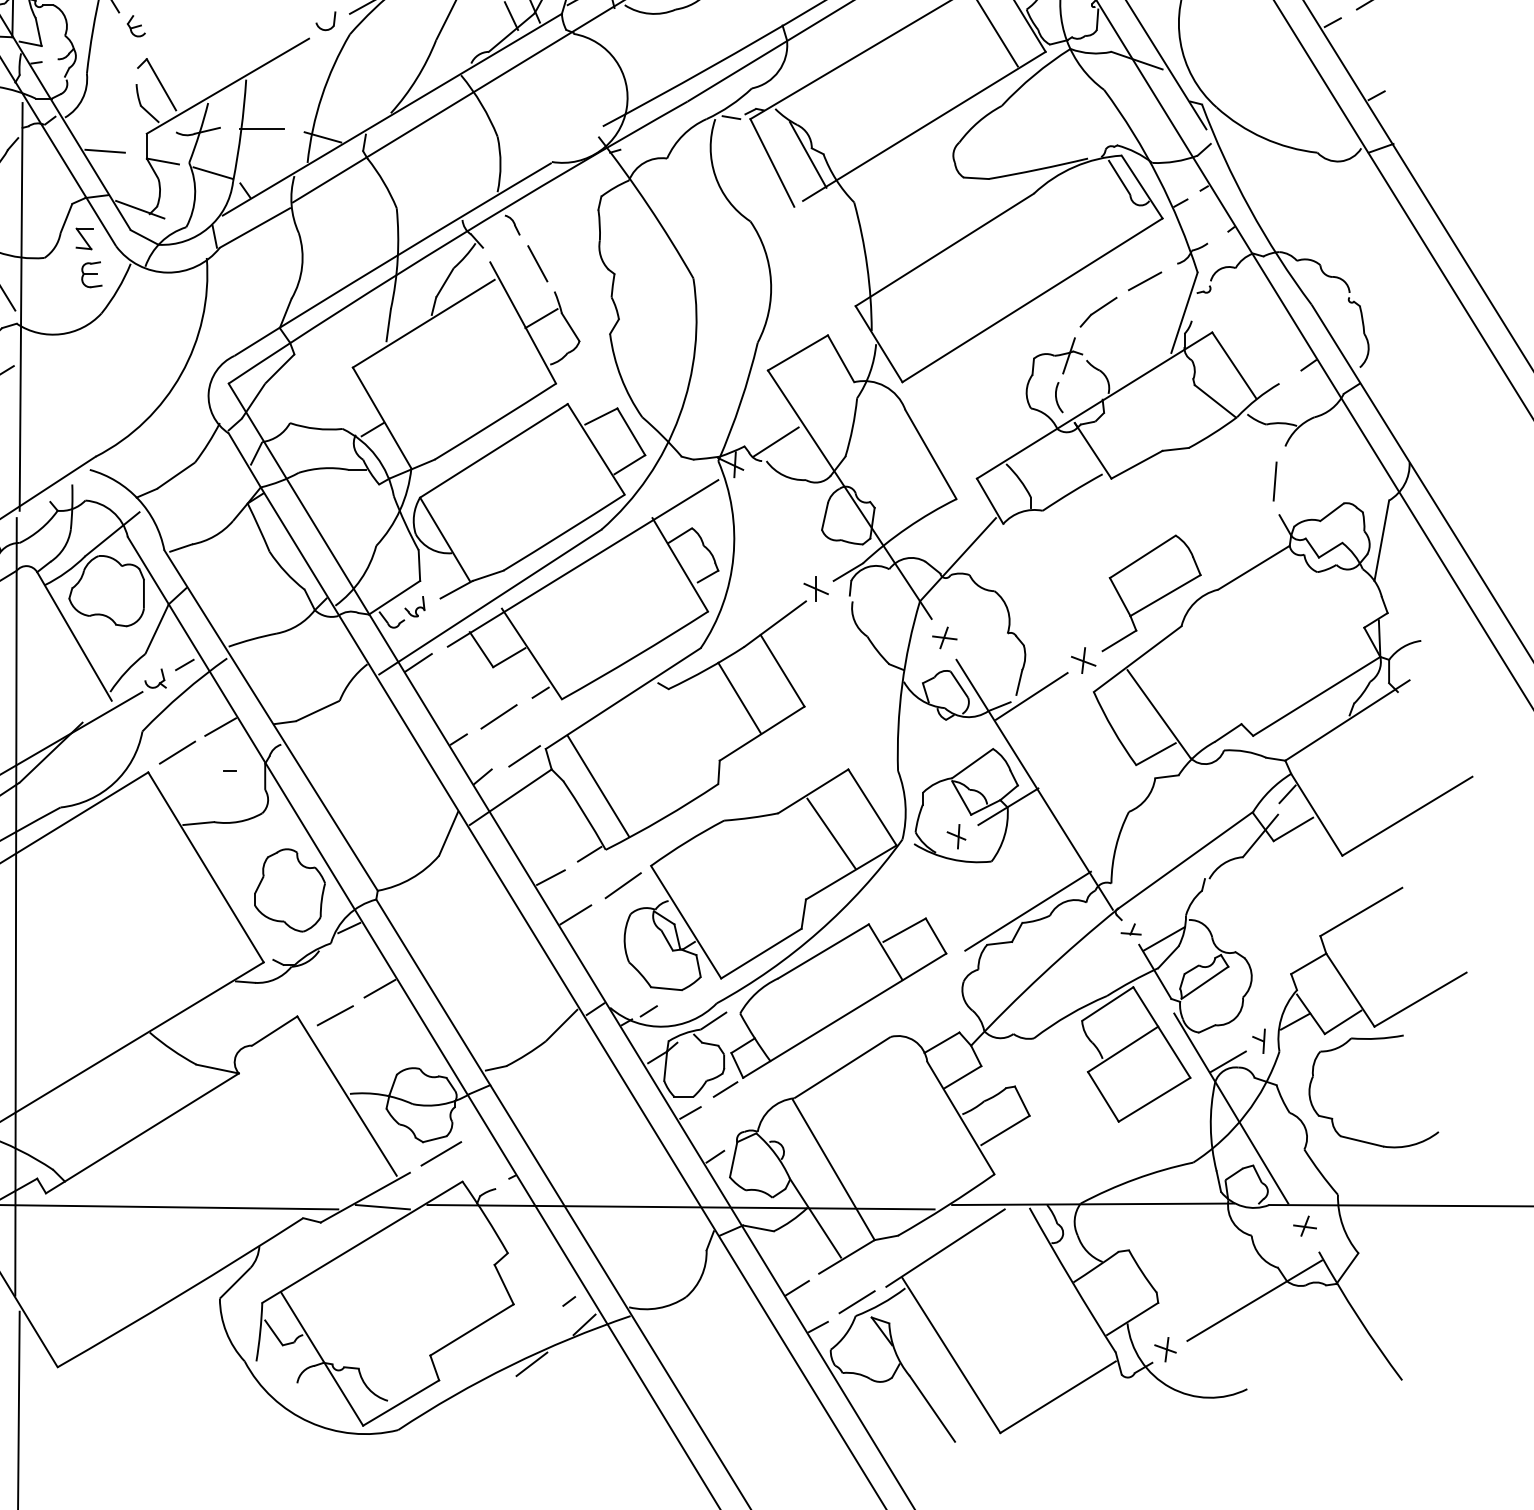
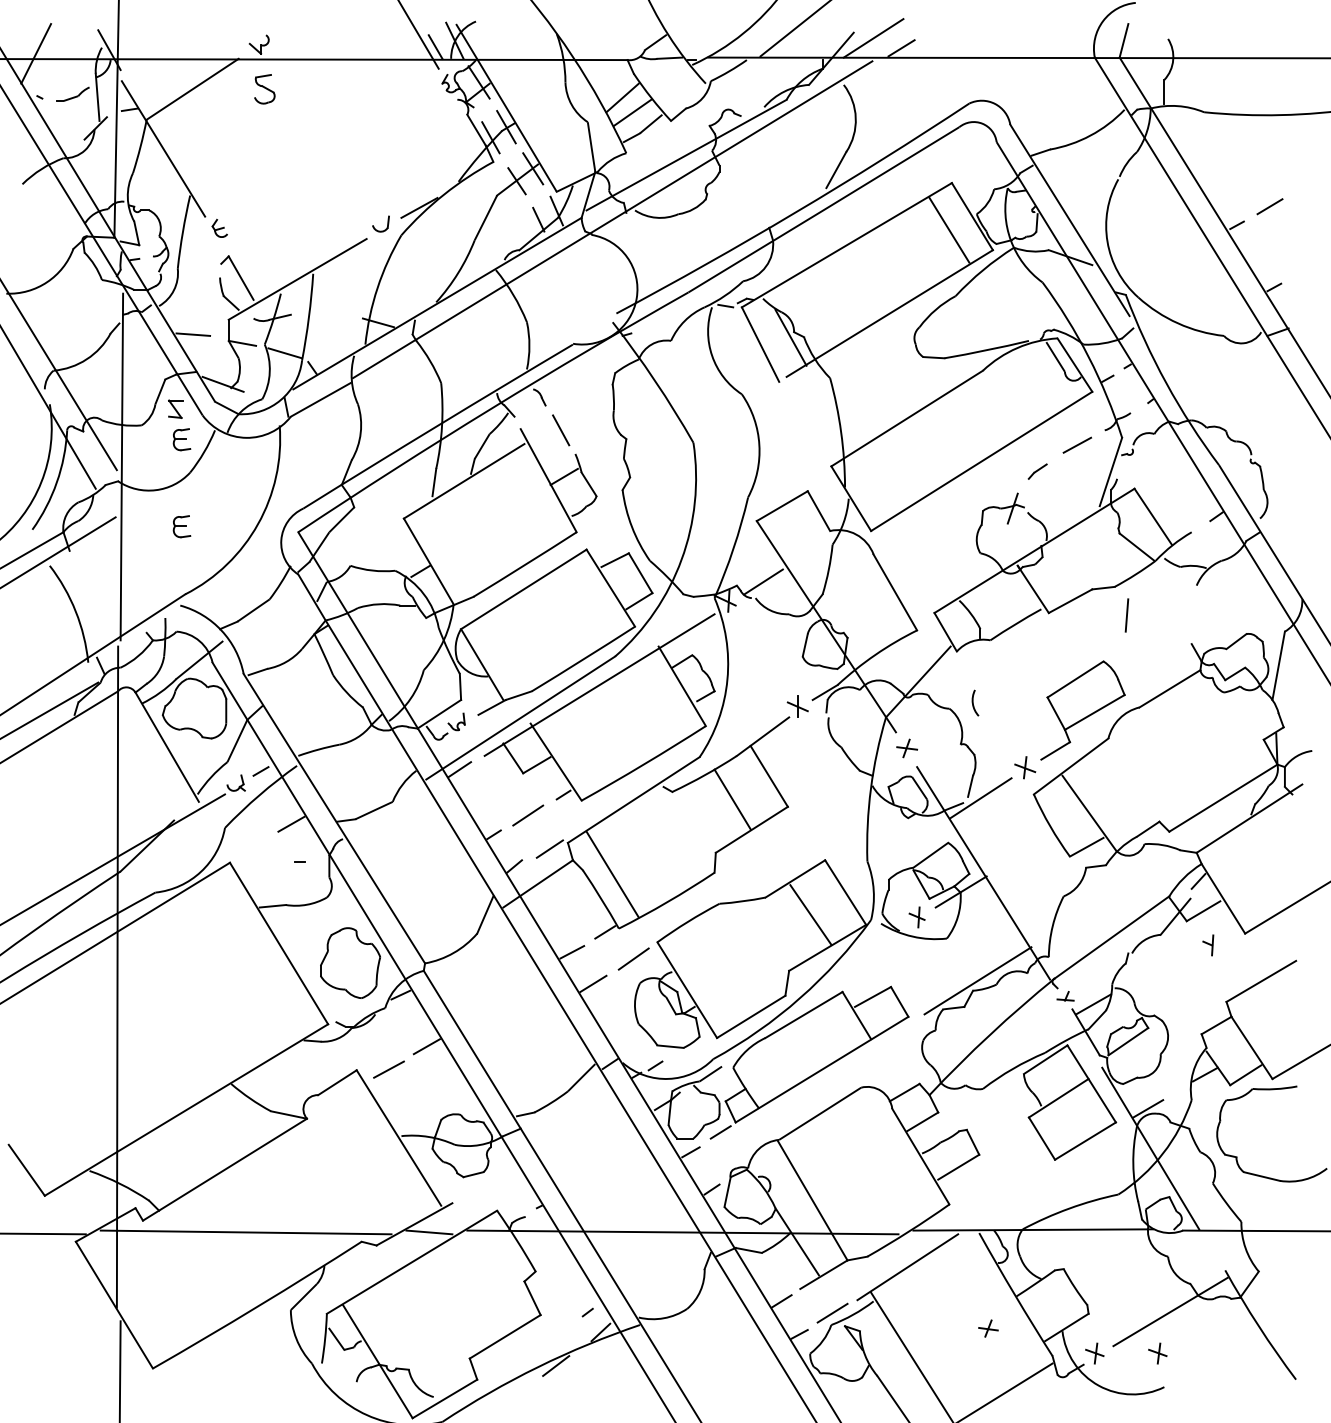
line: (261, 129) -> (326, 316), removed
part: (1098, 312) -> (1037, 471), size x0.6
part: (91, 376) -> (181, 526), added
arc: (1056, 396) -> (973, 702), moved
line: (1274, 481) -> (1126, 615), moved
line: (177, 752) -> (254, 845), removed
part: (1259, 1041) -> (1208, 945), moved
line: (440, 1154) -> (478, 1187), removed
part: (1305, 1226) -> (988, 1328), moved
part: (1239, 1349) -> (1157, 1353), added

